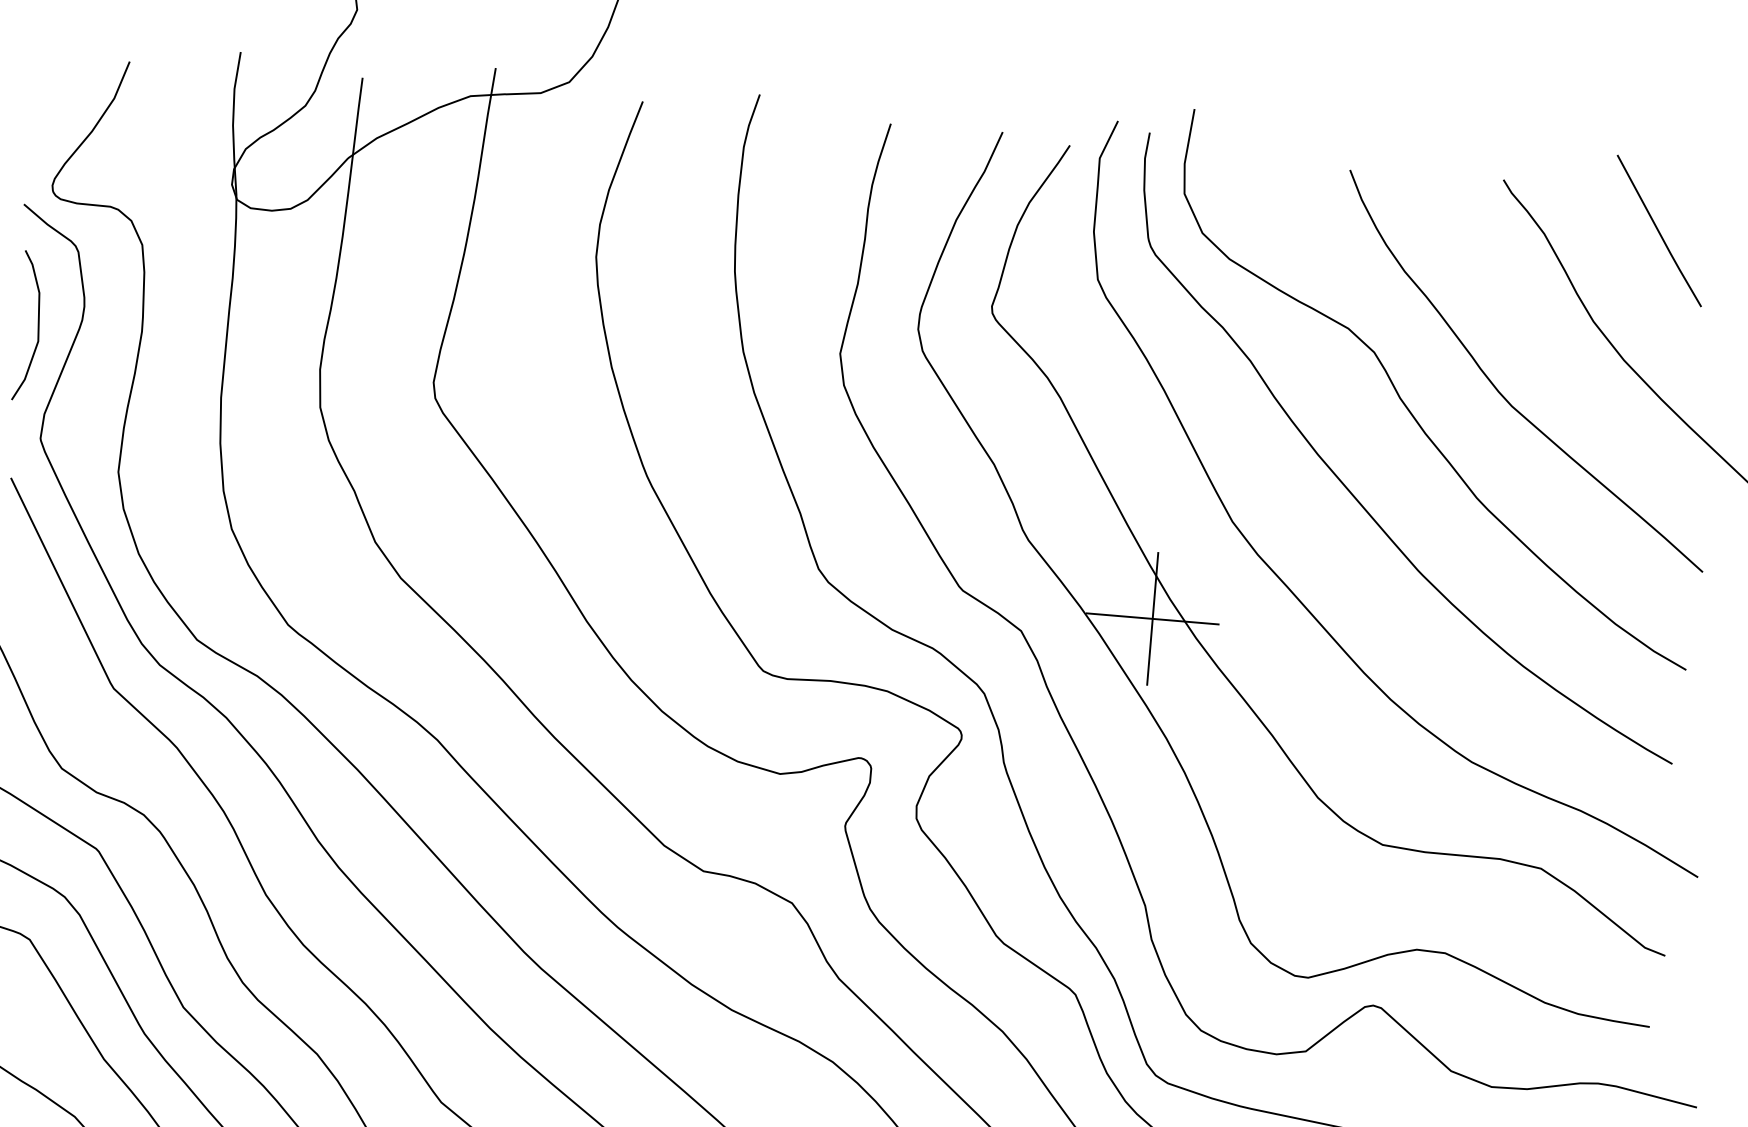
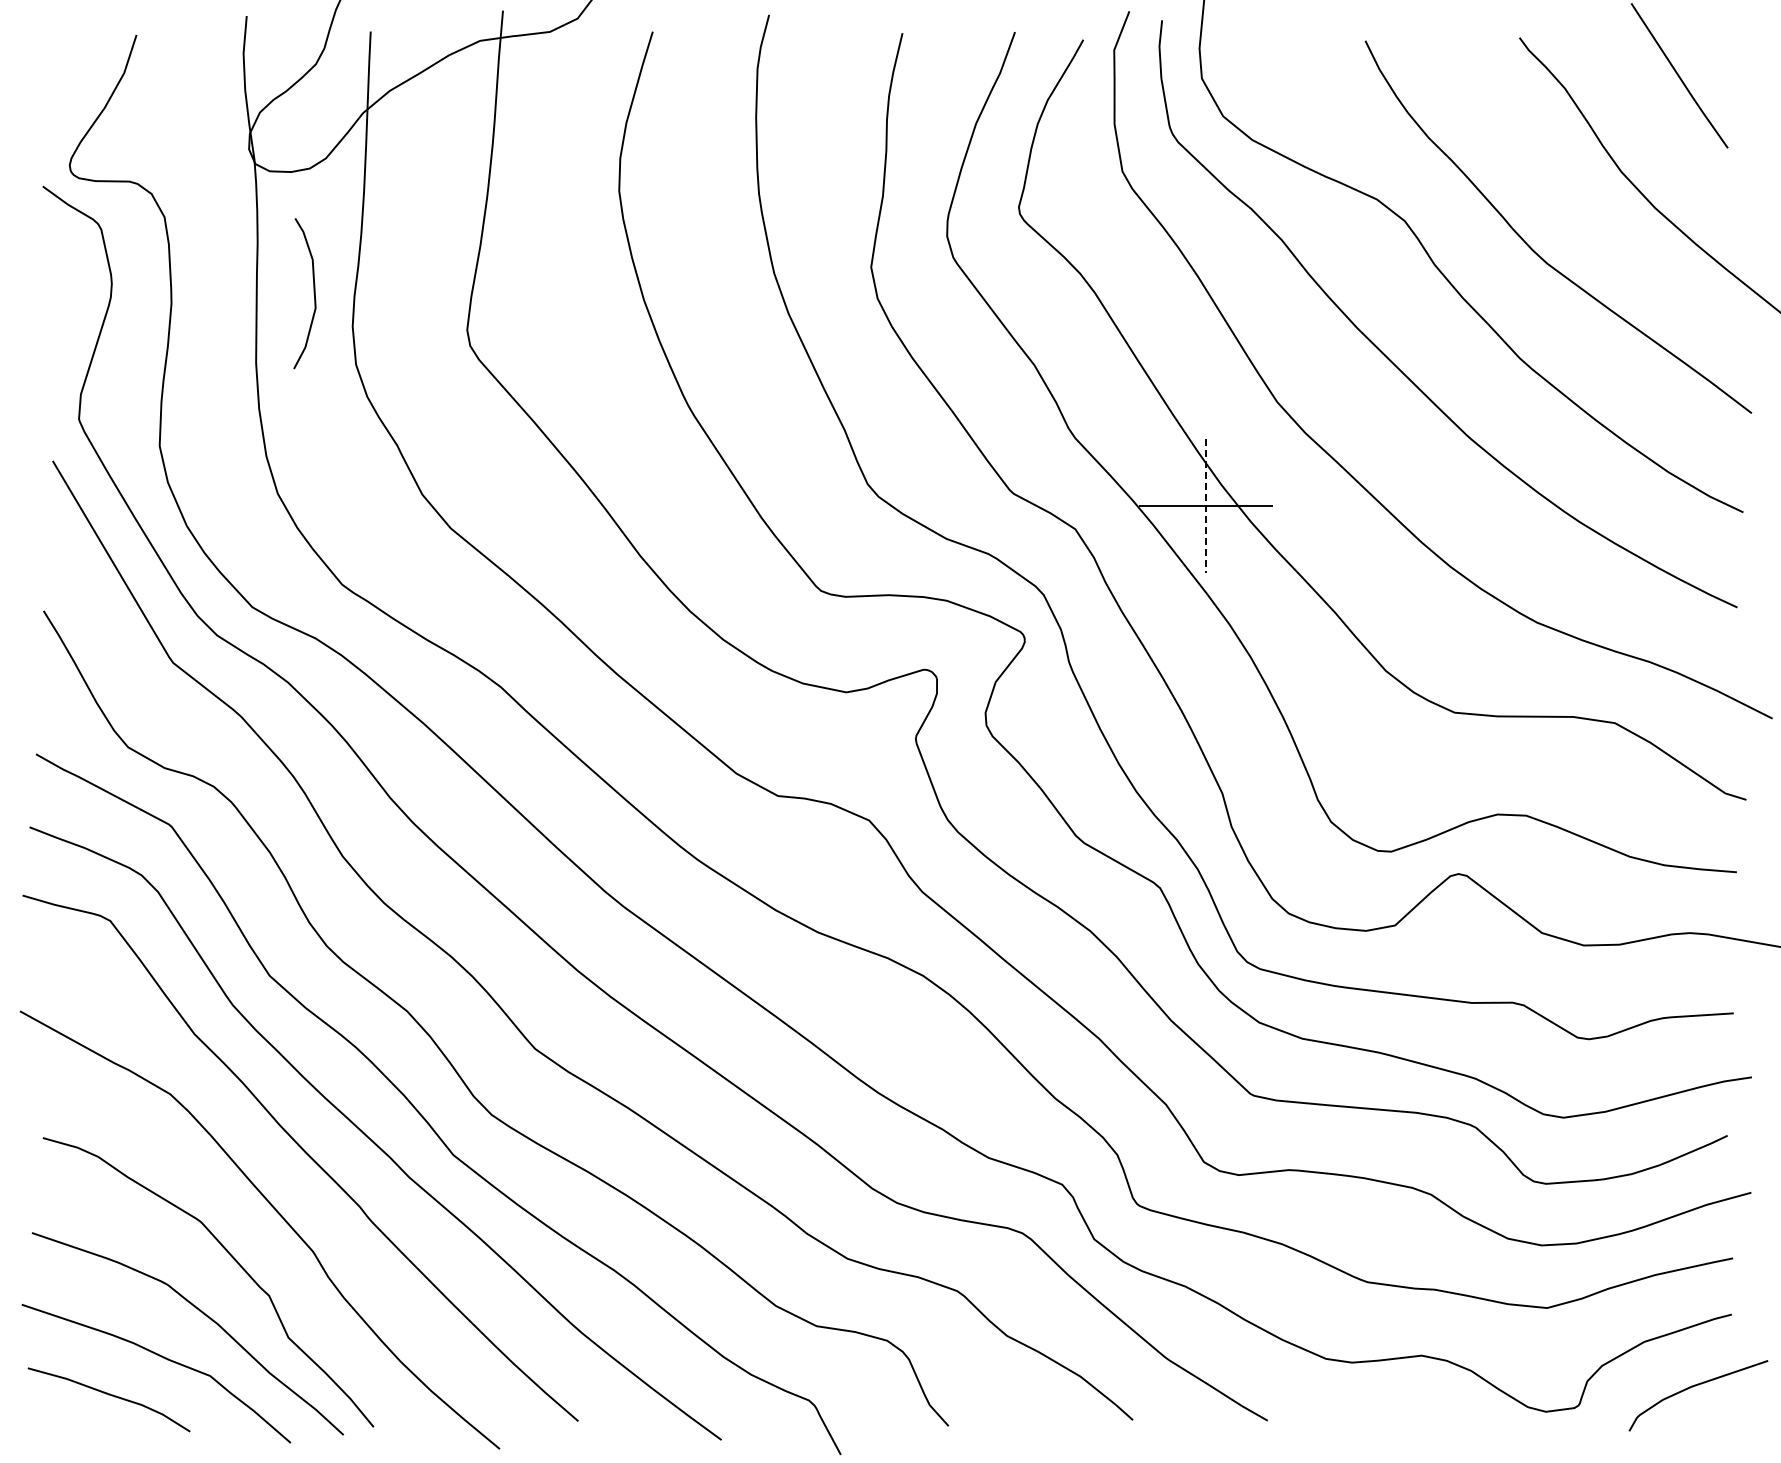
curve: (37, 326) -> (313, 293), moved
line: (1152, 619) -> (1205, 506), solid -> dashed

